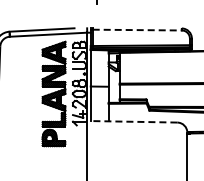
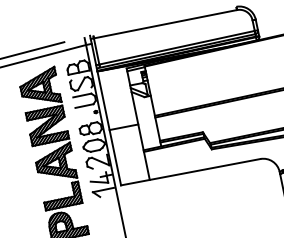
line: (137, 30) -> (165, 24), dashed -> solid
line: (133, 121) -> (189, 171), dashed -> solid

